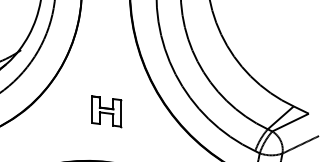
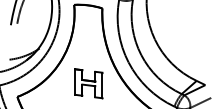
part: (105, 110) -> (88, 83), size x1.67

